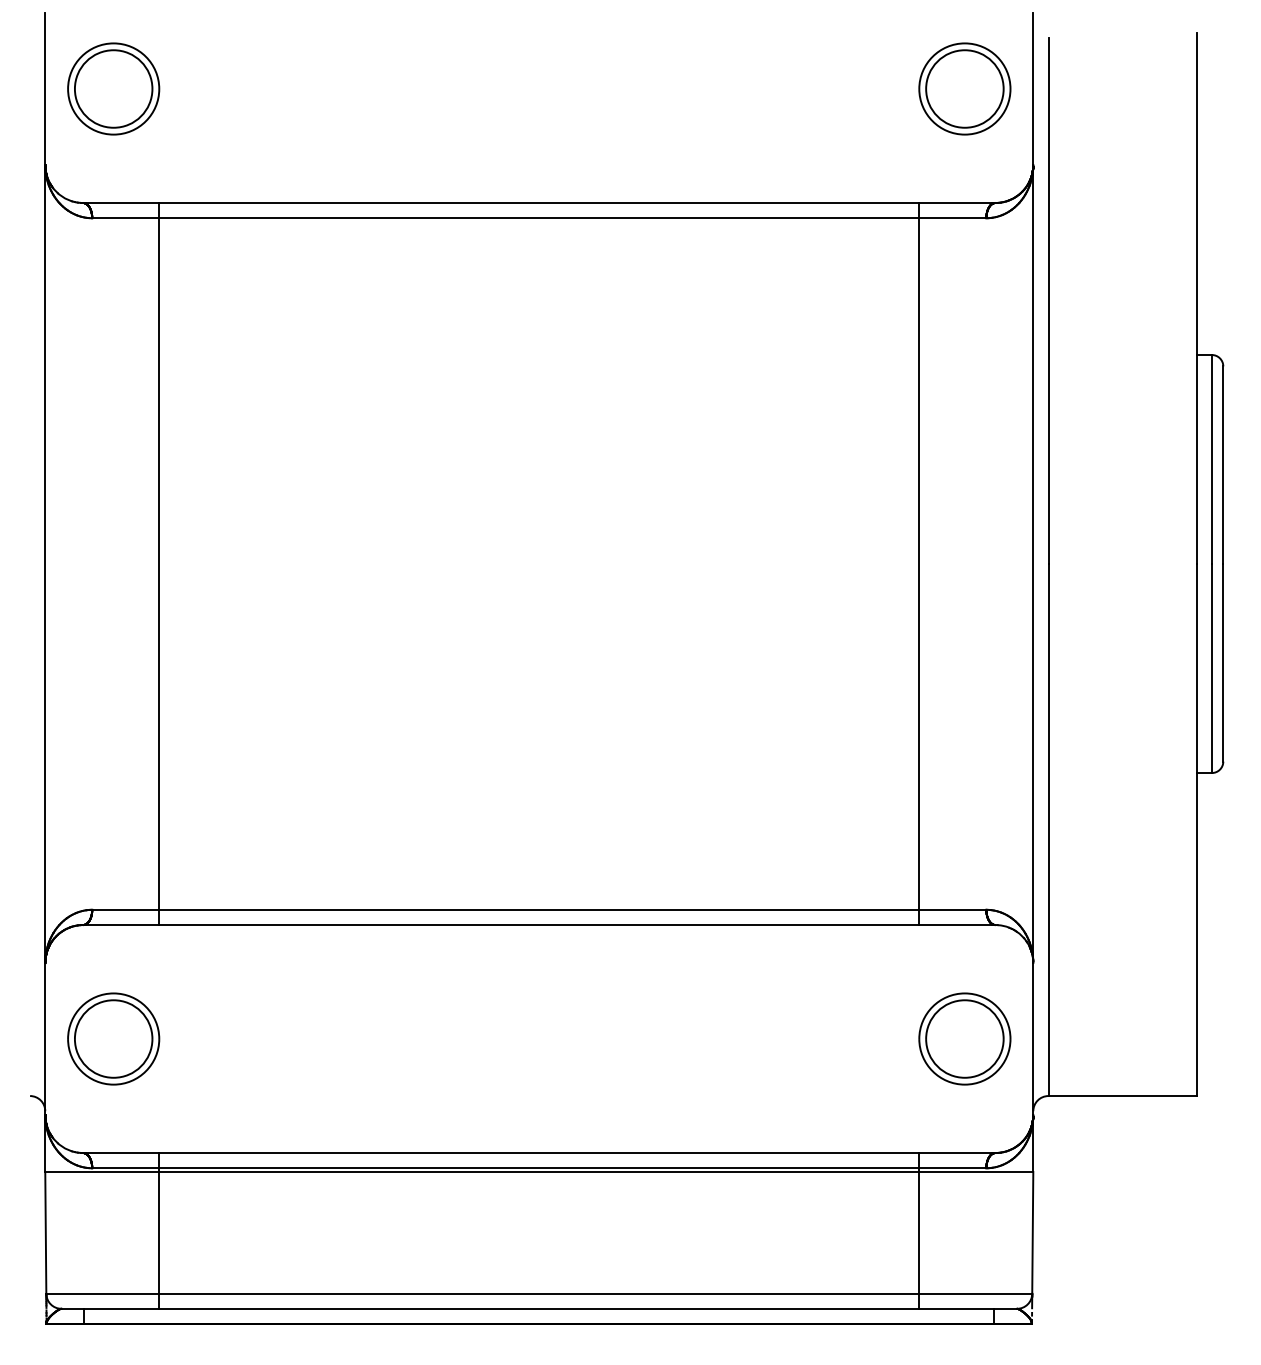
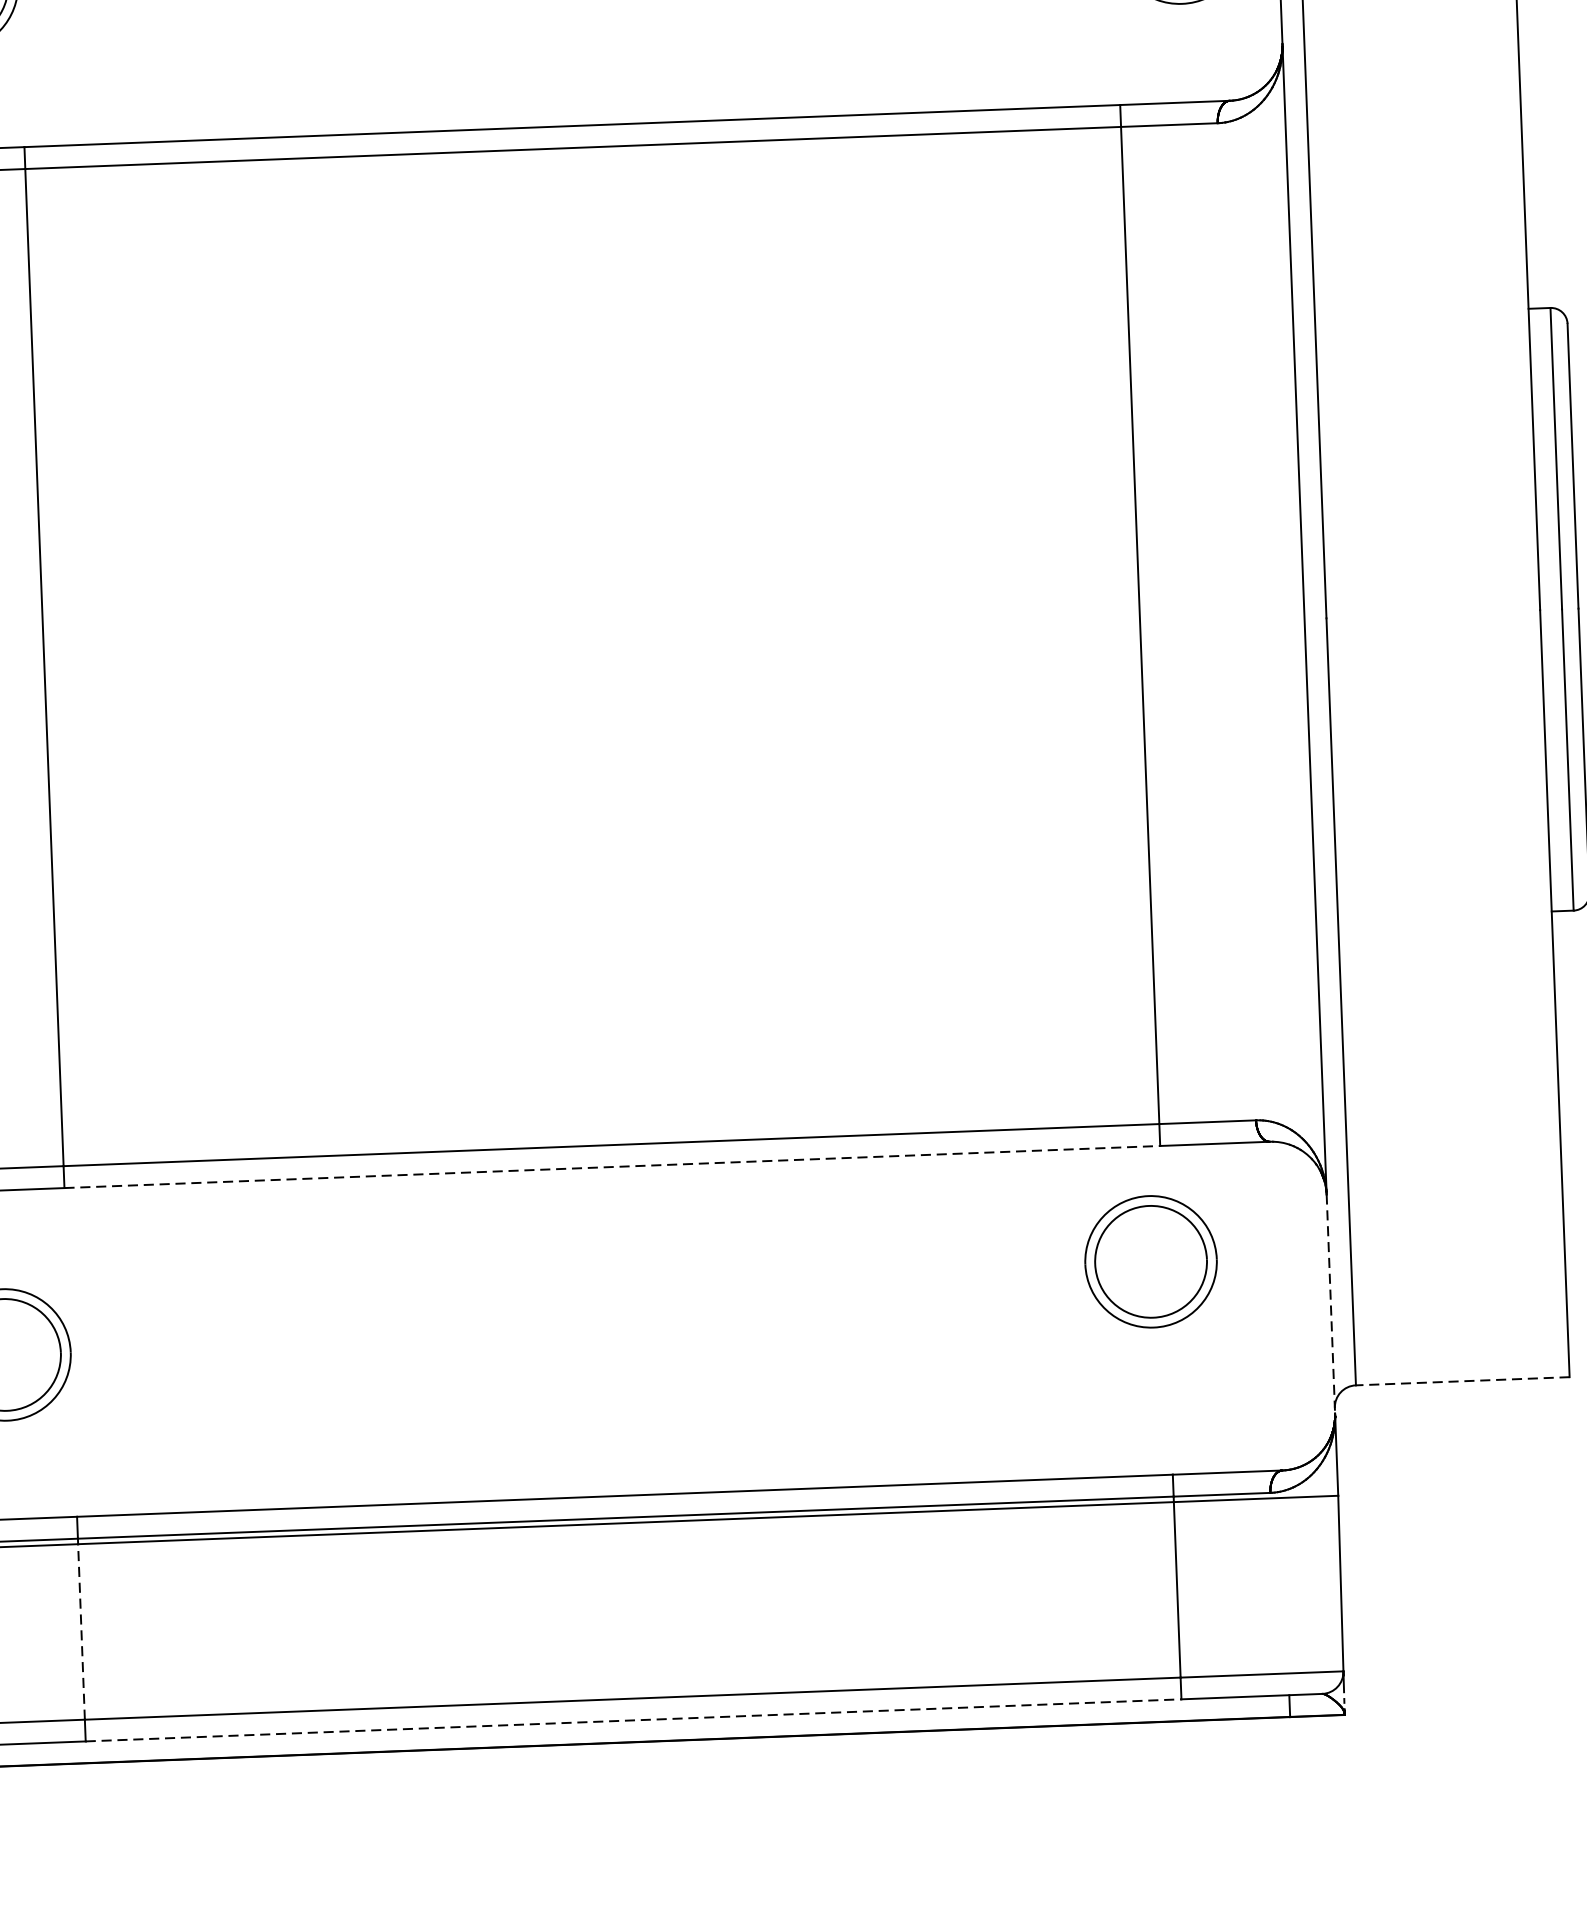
line: (539, 925) -> (612, 1167), solid -> dashed
part: (964, 1038) -> (1150, 1261), moved
line: (1033, 1039) -> (1331, 1304), solid -> dashed
line: (1122, 1096) -> (1462, 1381), solid -> dashed
line: (159, 1232) -> (81, 1631), solid -> dashed
line: (539, 1308) -> (633, 1719), solid -> dashed

